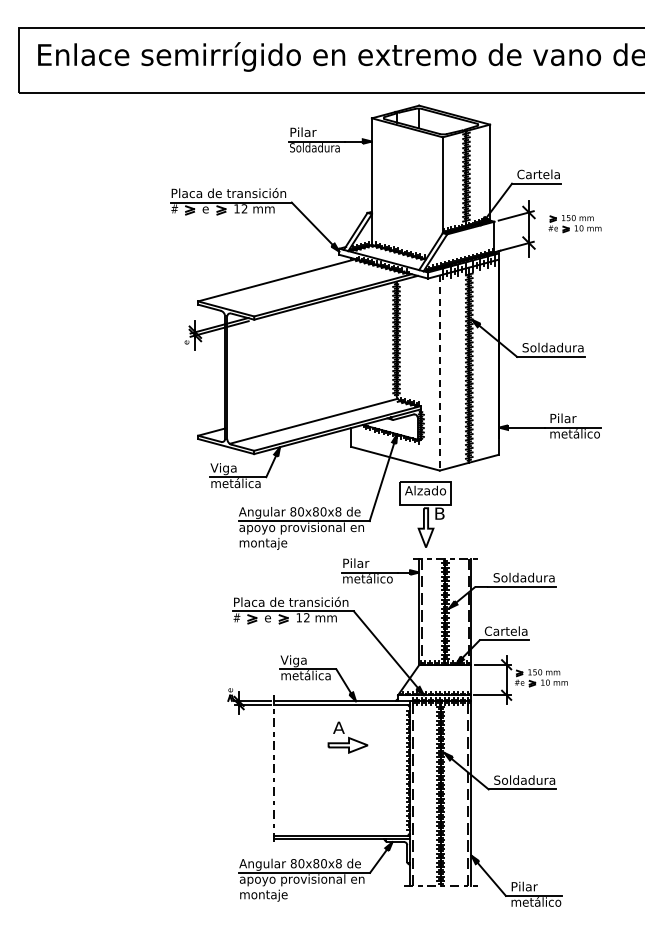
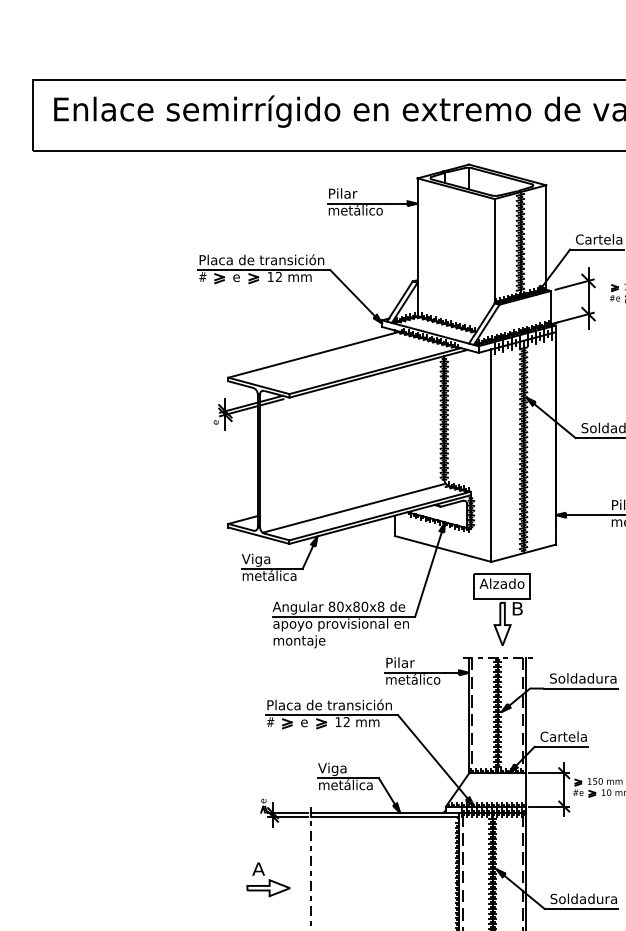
text: (314, 147) -> (355, 210), Soldadura -> metálico
line: (439, 373) -> (491, 456), dashed -> solid
part: (425, 514) -> (502, 609), moved
part: (347, 737) -> (267, 879), moved

